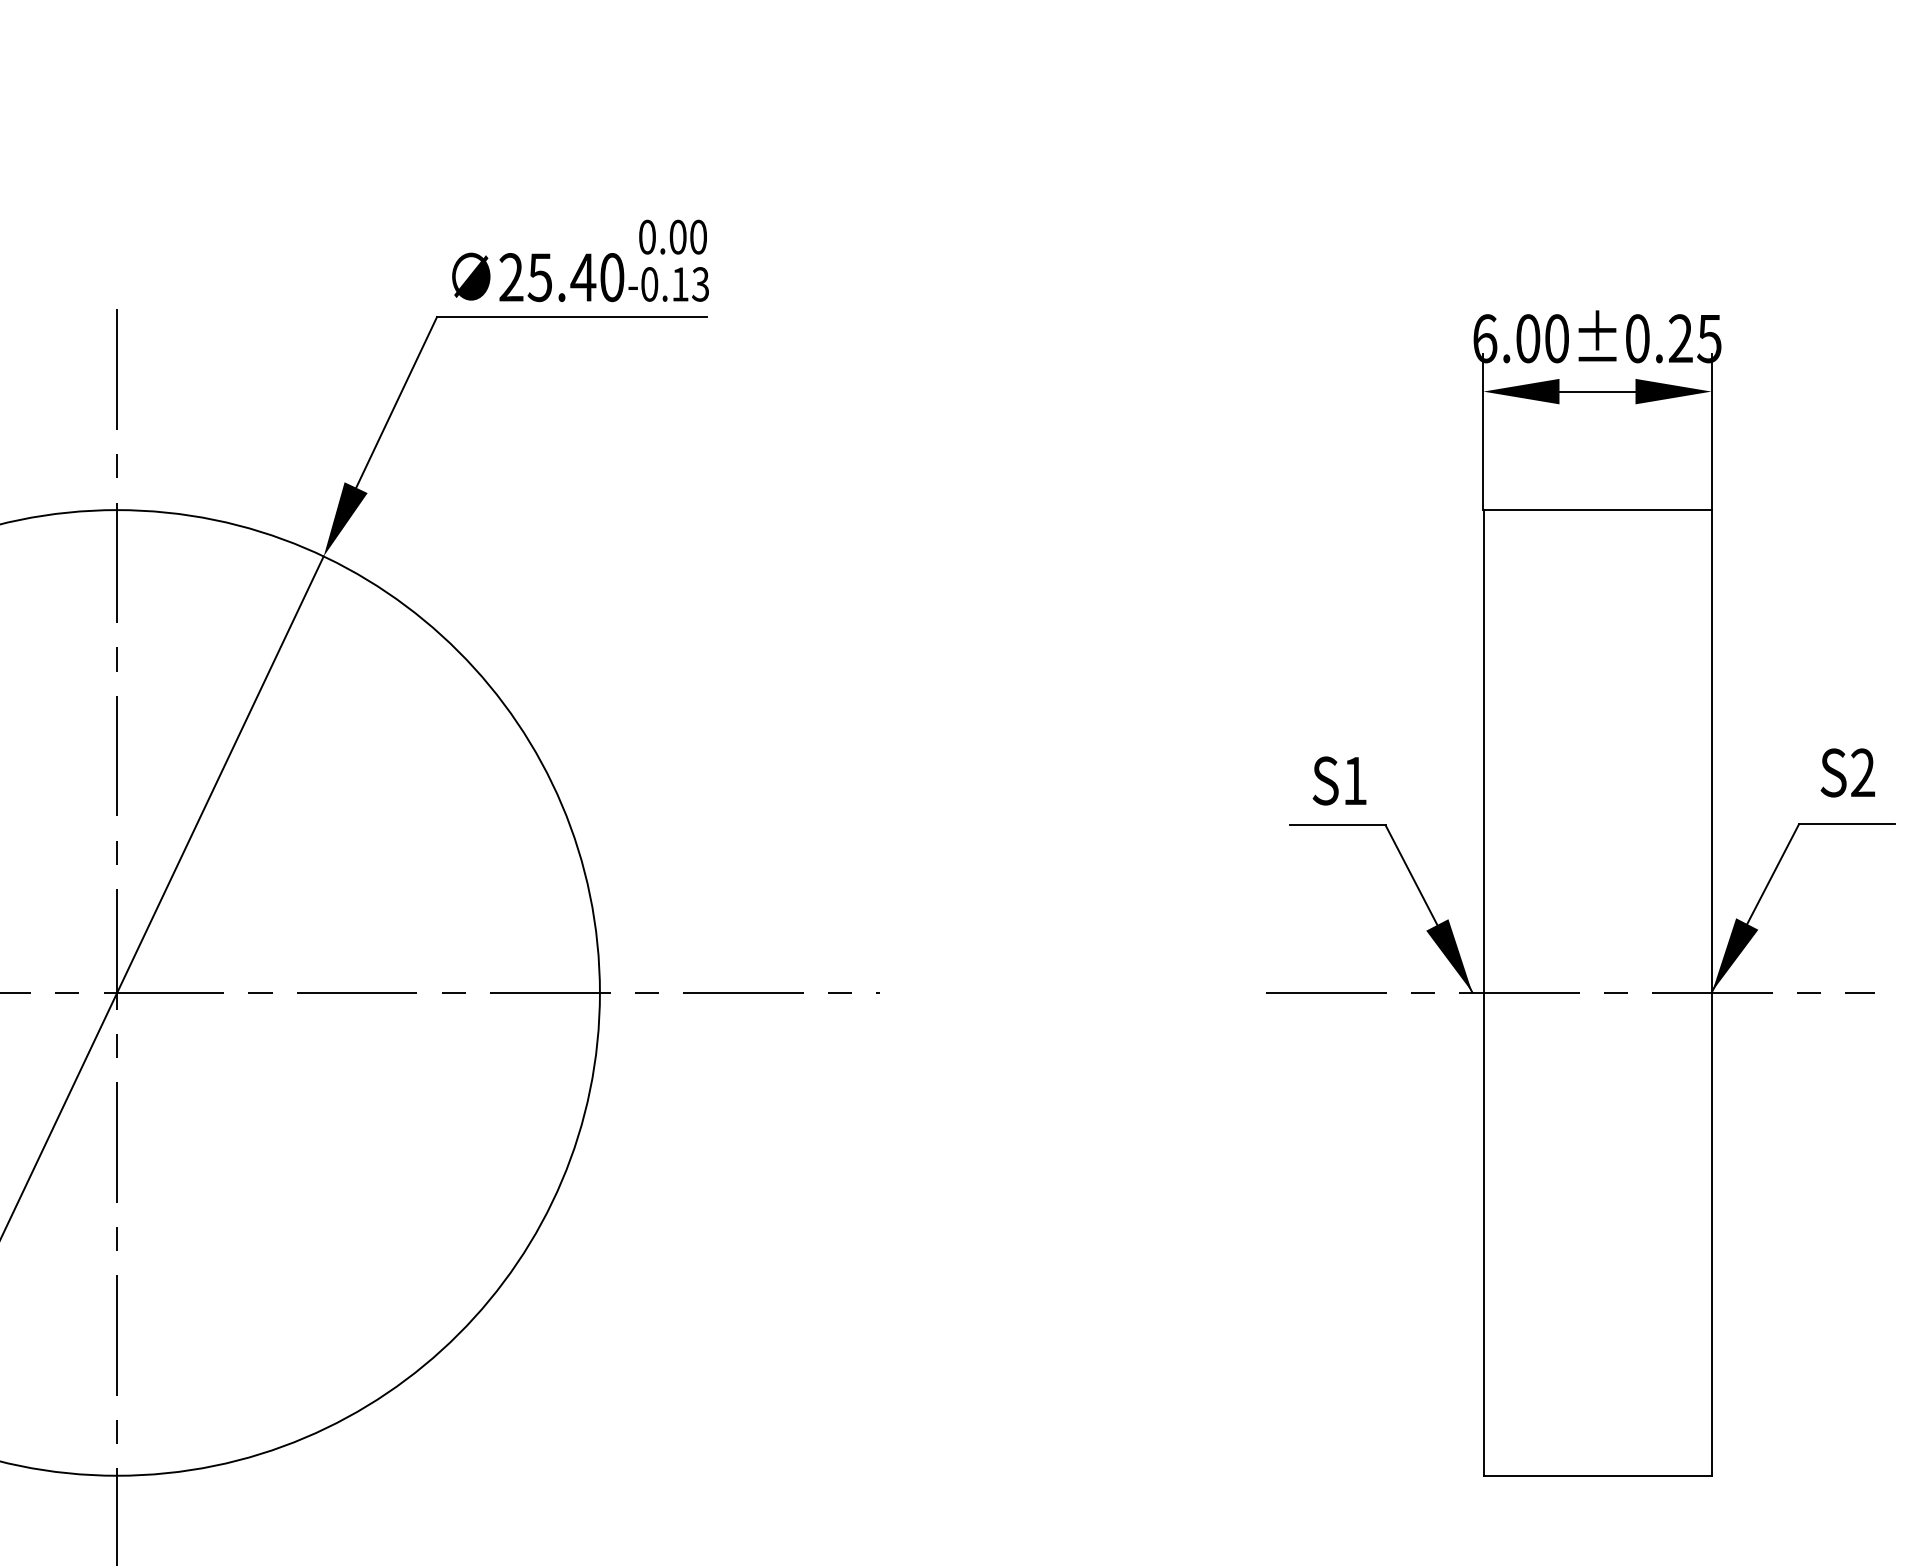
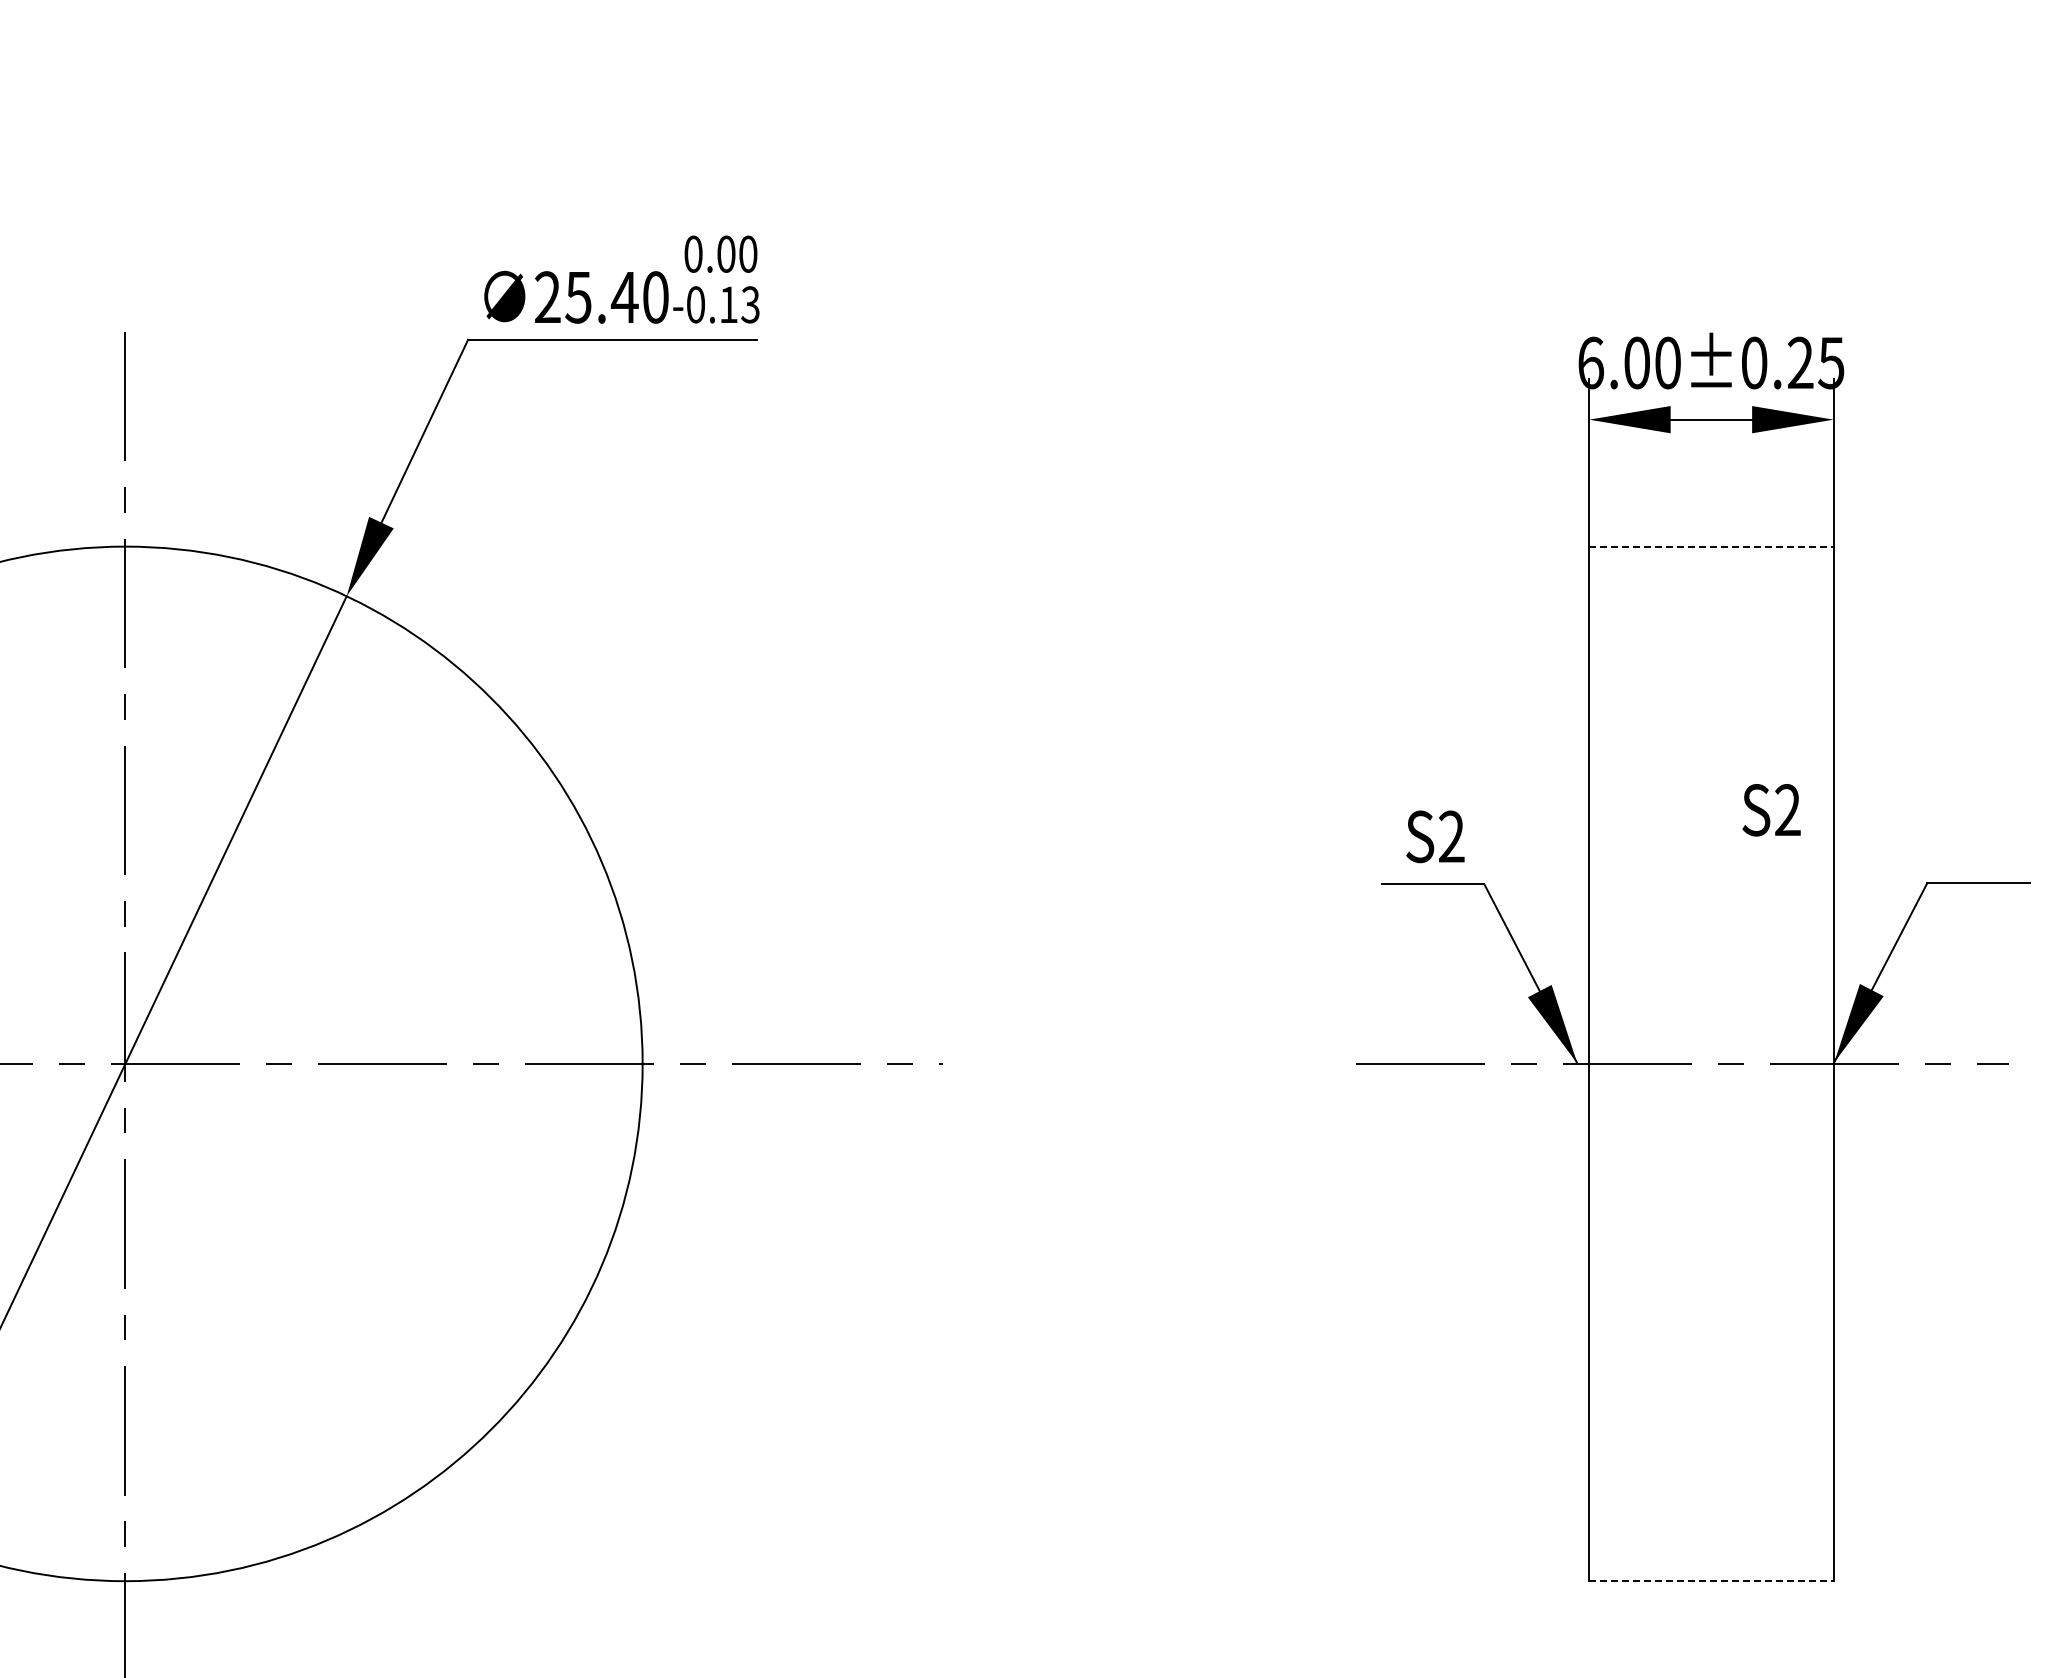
line: (1597, 509) -> (1711, 546), solid -> dashed
text: (1847, 773) -> (1771, 810), moved
text: (1354, 780) -> (1451, 836), S1 -> S2
line: (1597, 1476) -> (1711, 1581), solid -> dashed

